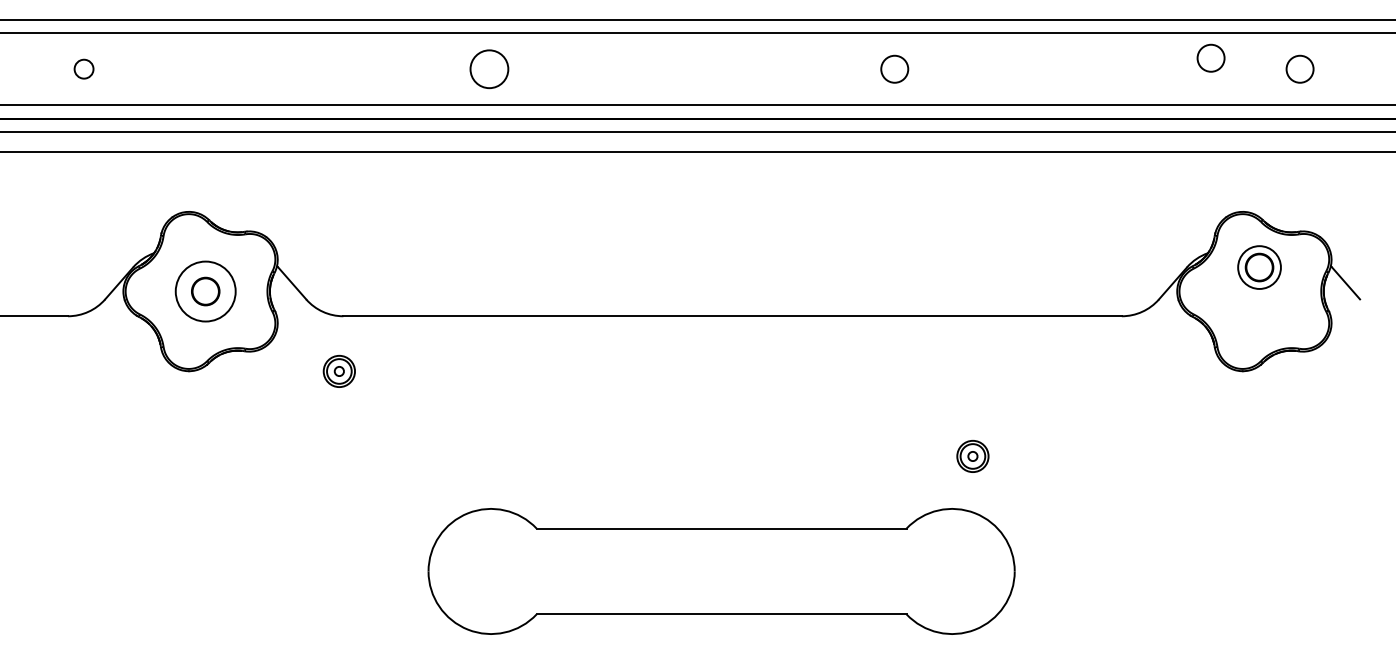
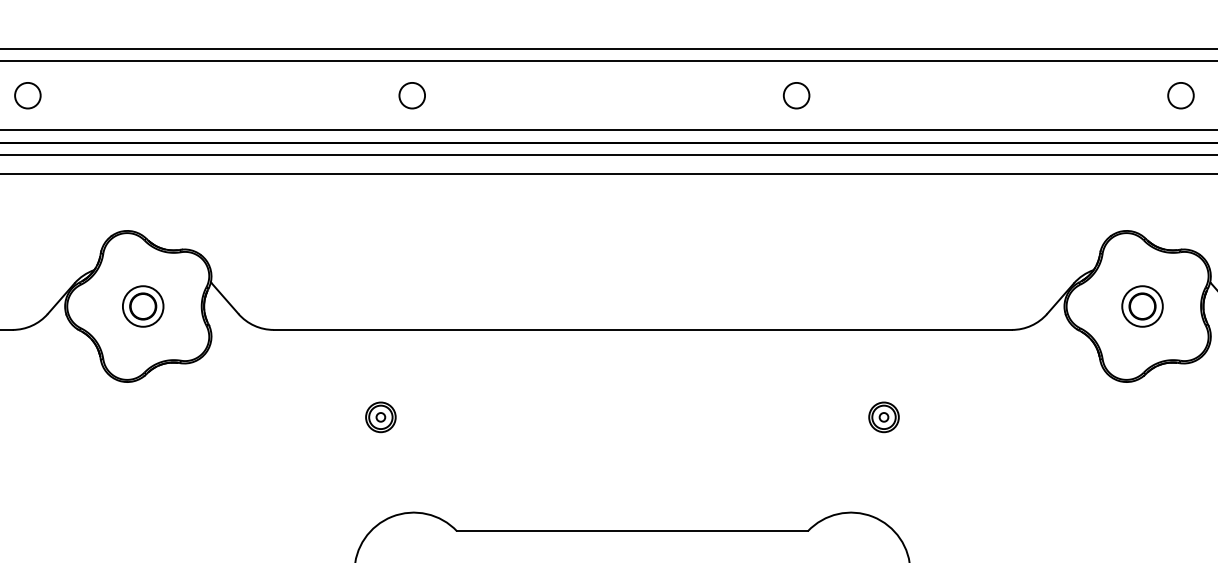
circle: (1210, 57) -> (1096, 84), removed
circle: (83, 68) -> (27, 94), size x1.43
circle: (488, 68) -> (411, 94), size x0.71
part: (1259, 267) -> (1142, 306), moved
circle: (205, 291) -> (142, 306), size x0.71
part: (338, 370) -> (380, 416), moved
part: (972, 456) -> (883, 417), moved

